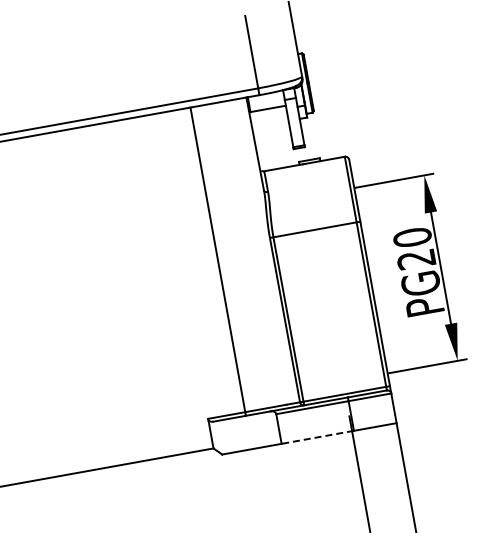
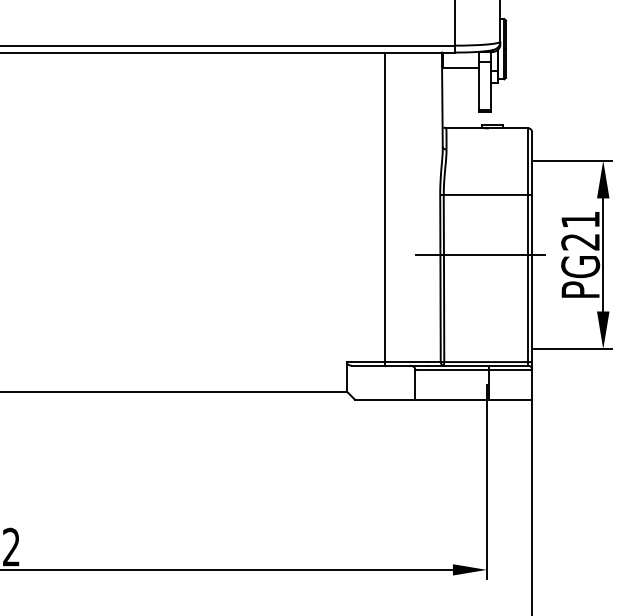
text: (412, 237) -> (580, 219), PG20 -> PG21
line: (320, 289) -> (480, 254), added
line: (318, 437) -> (452, 399), dashed -> solid

